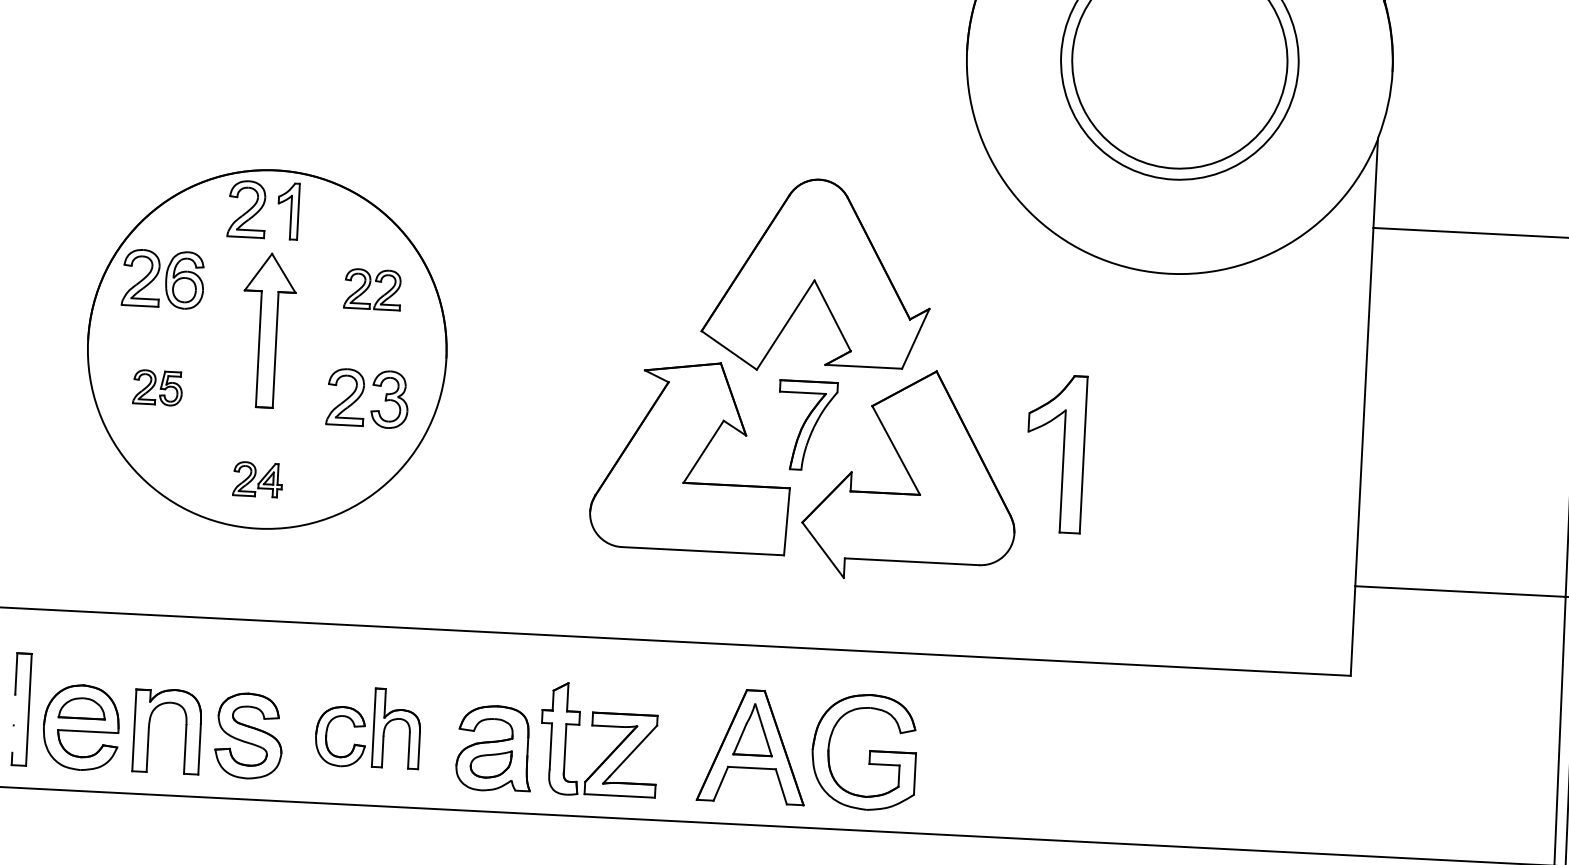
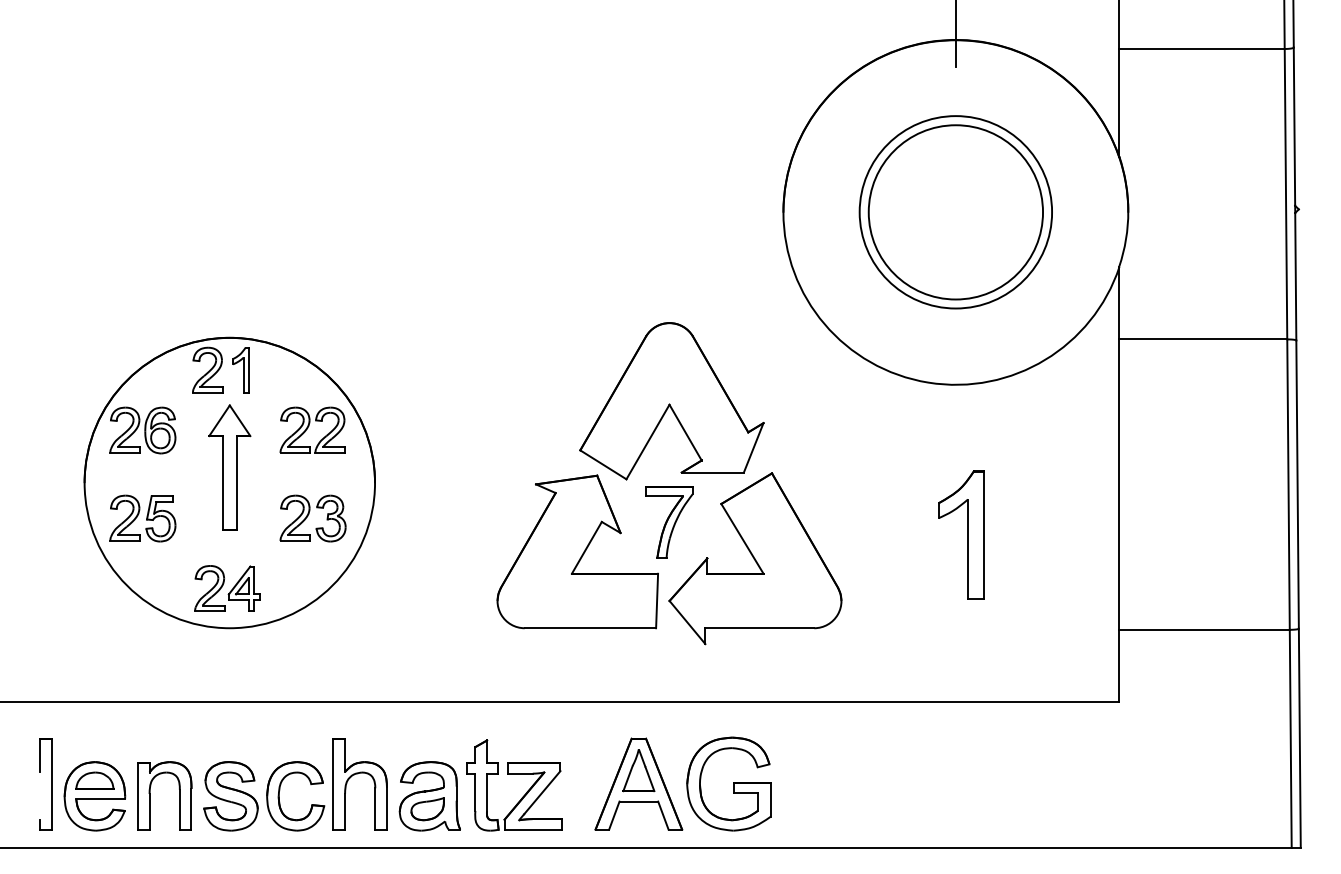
part: (372, 288) -> (312, 429), size x1.43
part: (157, 387) -> (142, 518), size x1.67
part: (1055, 453) -> (961, 534), moved
part: (257, 479) -> (227, 588), size x1.67
part: (367, 727) -> (326, 784), size x1.43

